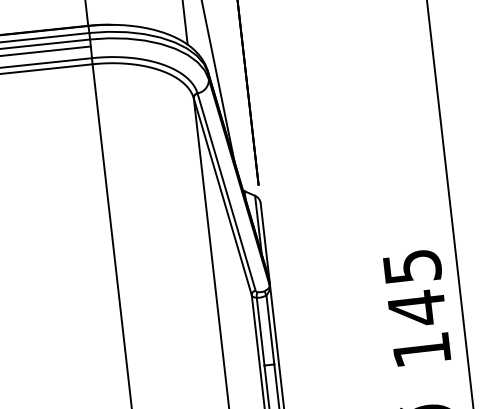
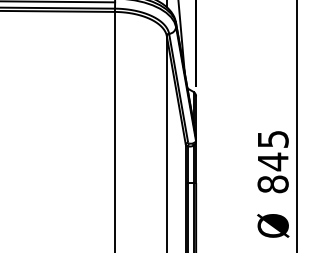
text: (420, 350) -> (272, 184), 145 -> 845

